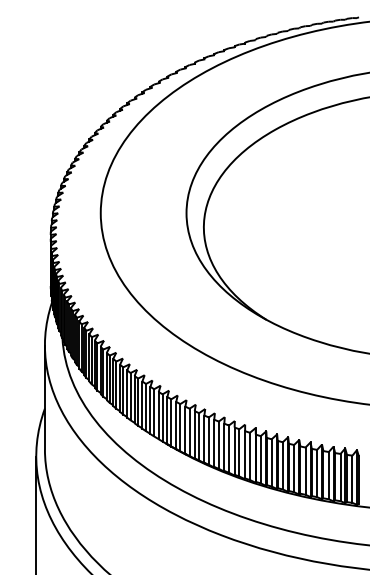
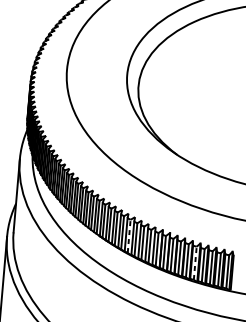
line: (208, 441) -> (128, 236), solid -> dashed
line: (305, 471) -> (195, 263), solid -> dashed

